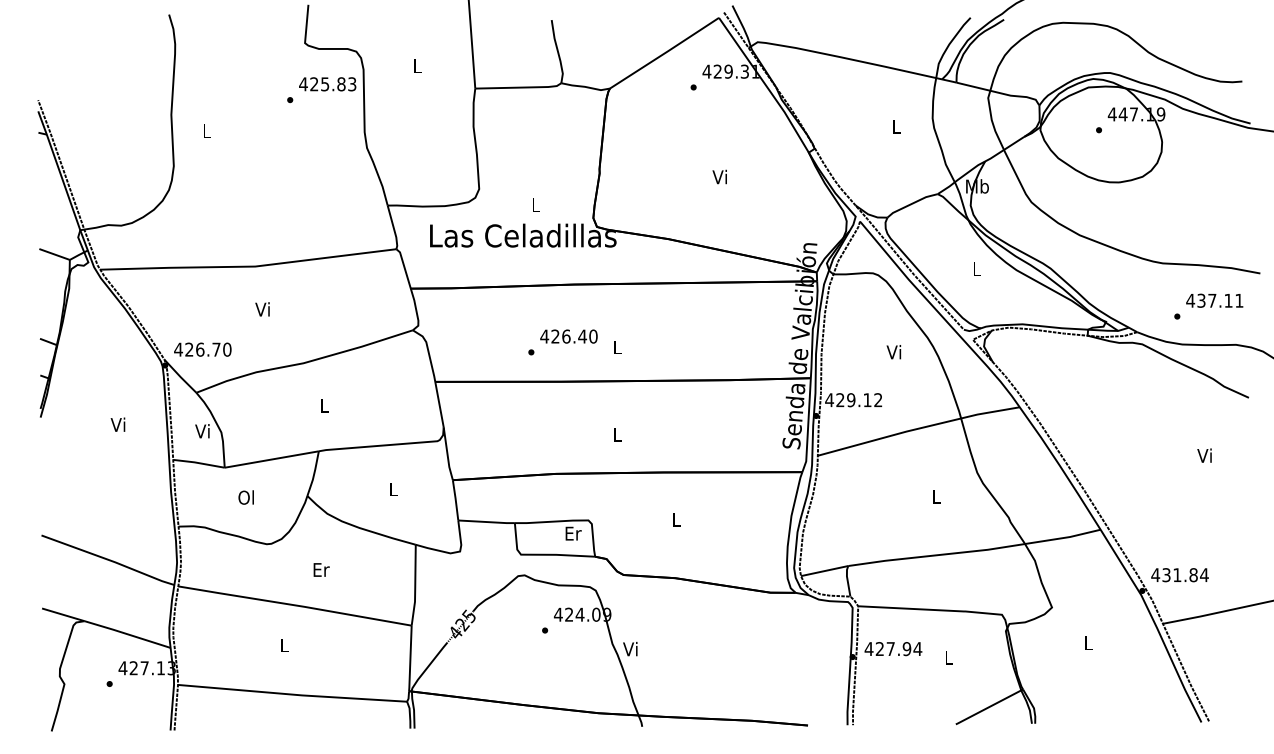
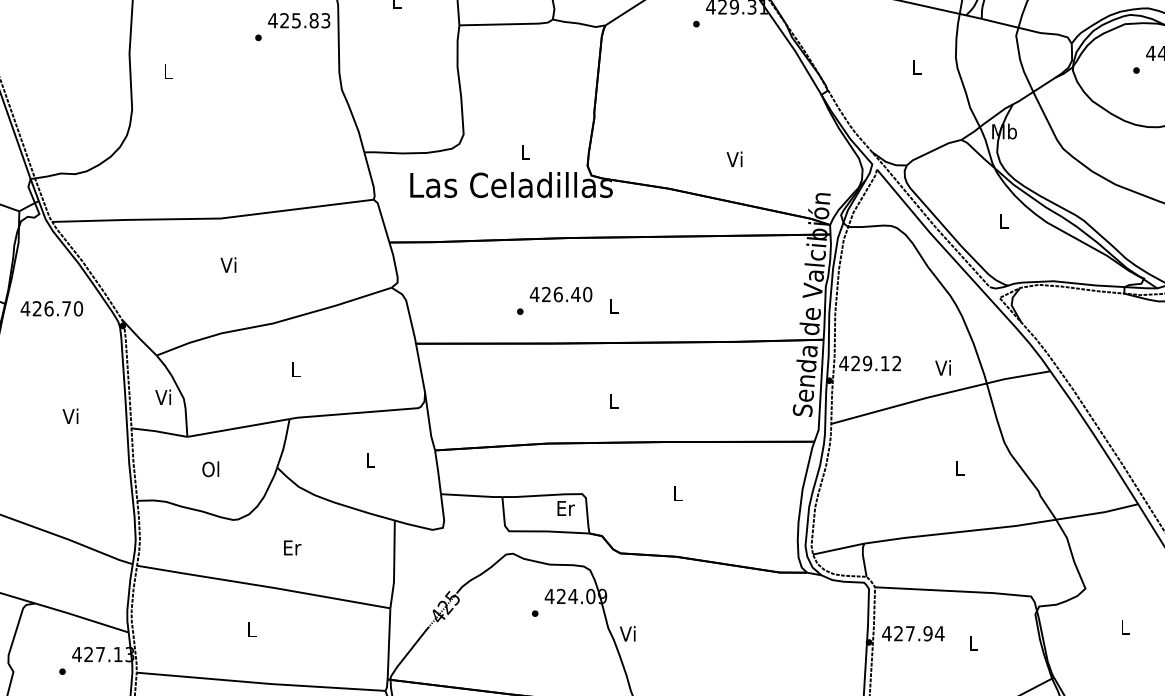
text: (719, 176) -> (734, 158), moved
text: (202, 349) -> (51, 308), moved
text: (893, 352) -> (942, 368), moved
text: (117, 424) -> (69, 416), moved

